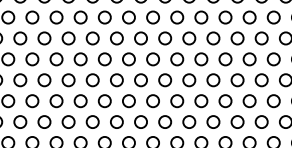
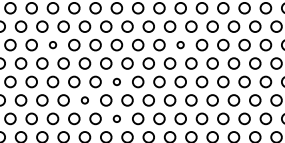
circle: (68, 37) -> (52, 44), size x0.6
circle: (213, 37) -> (180, 44), size x0.6
circle: (140, 79) -> (116, 81), size x0.6
circle: (104, 101) -> (84, 100), size x0.6
circle: (140, 121) -> (116, 118), size x0.6

